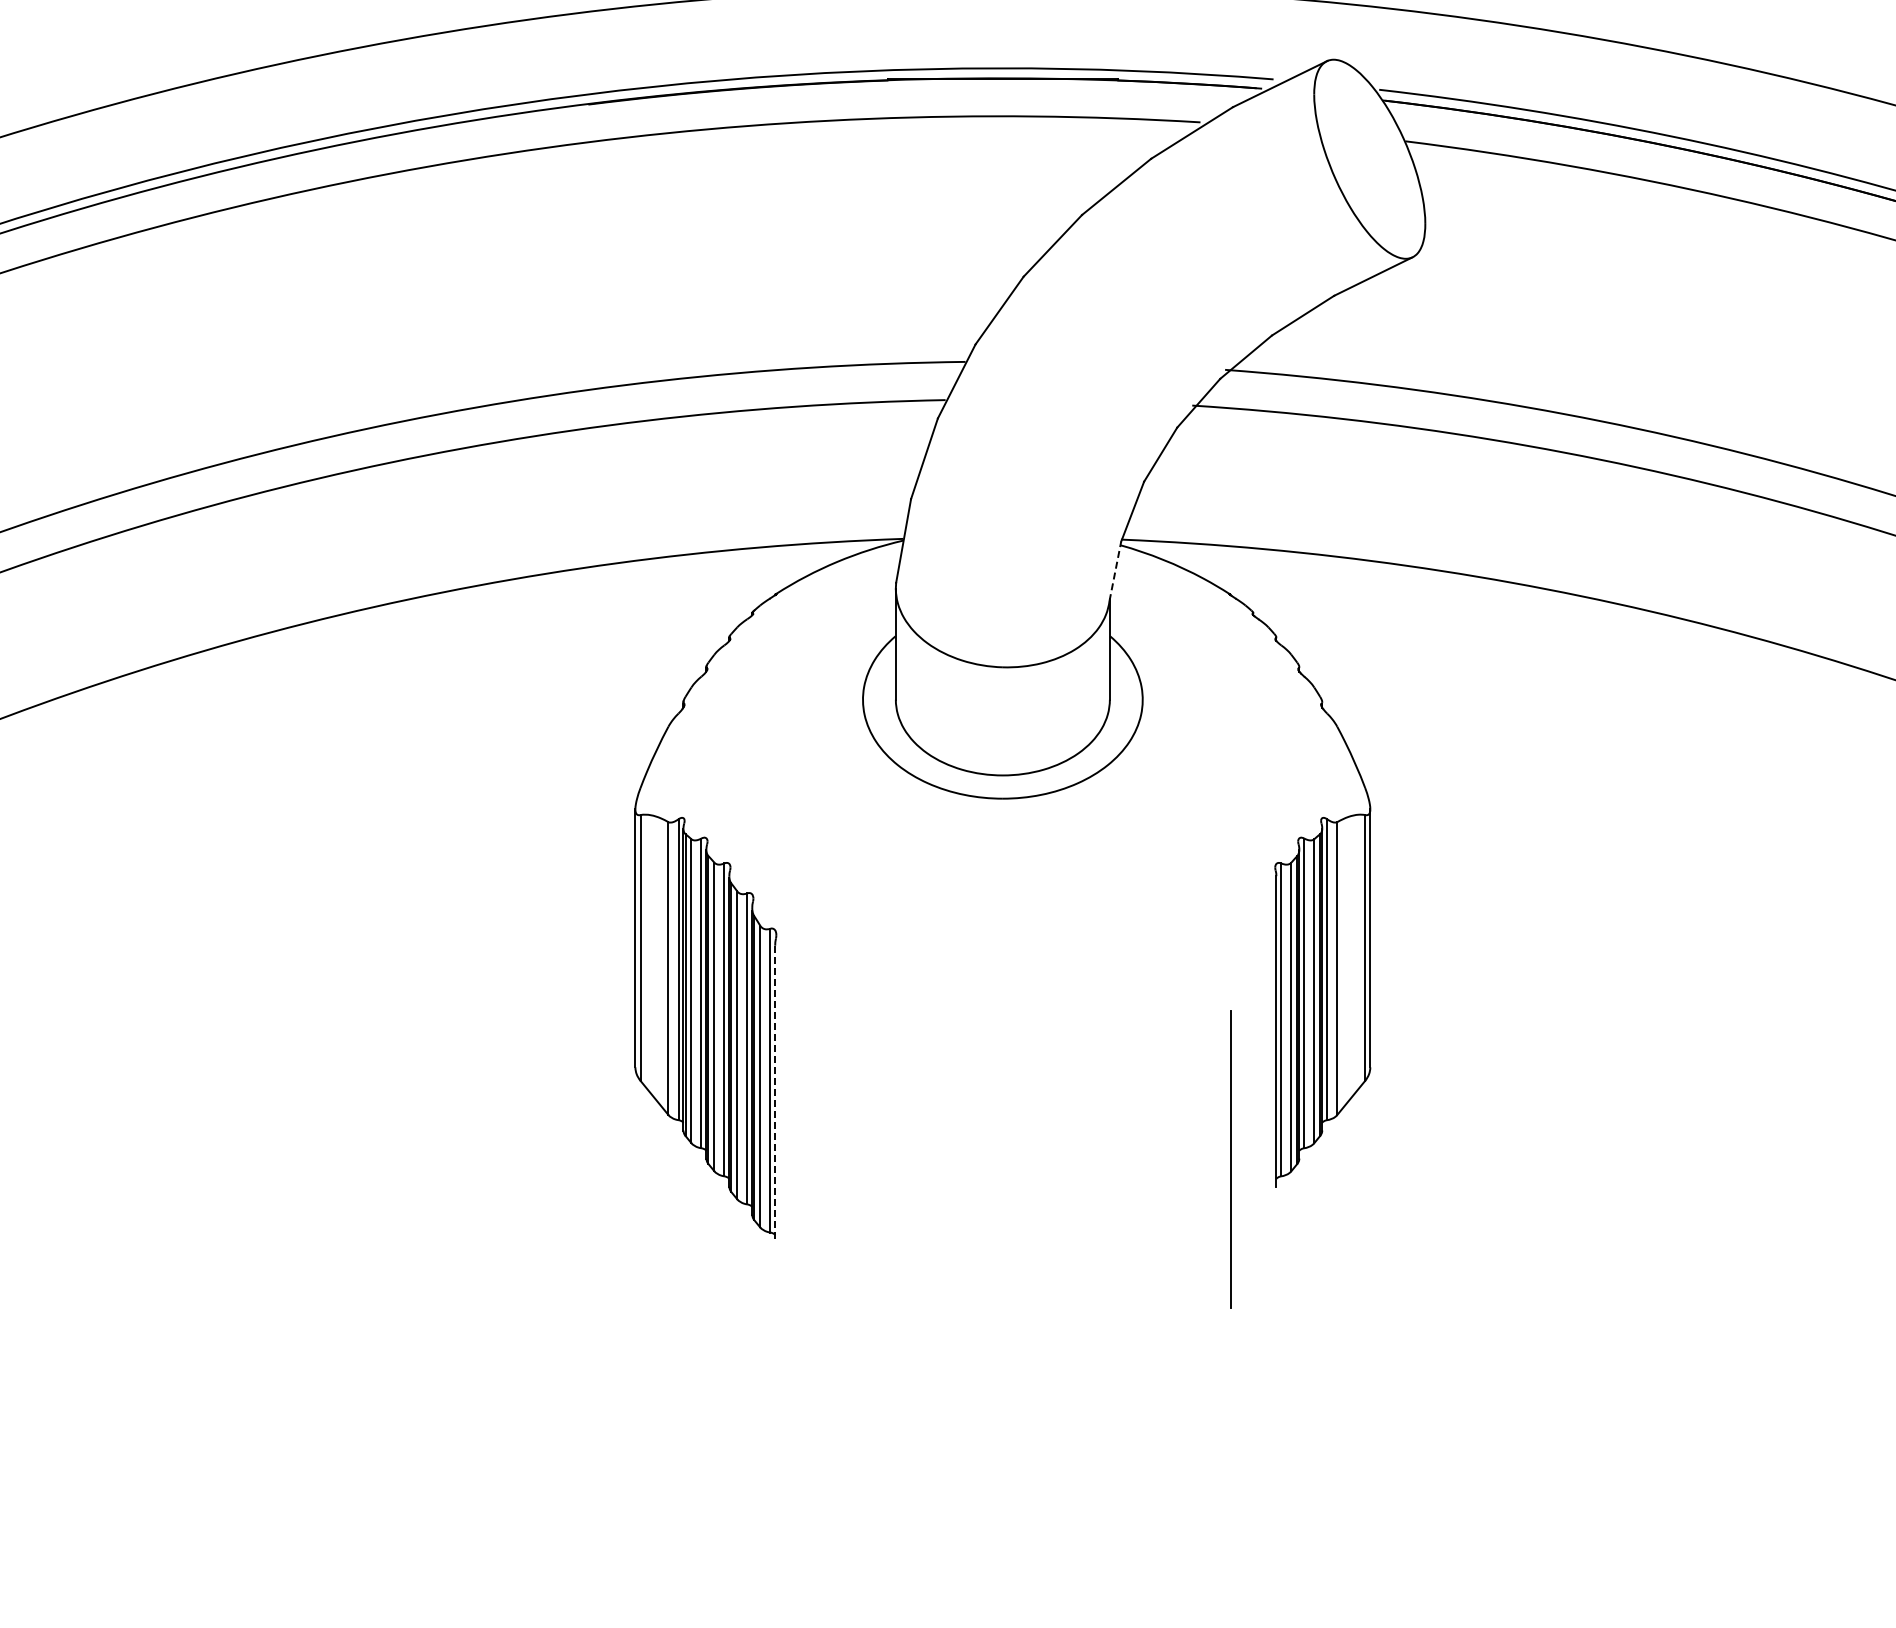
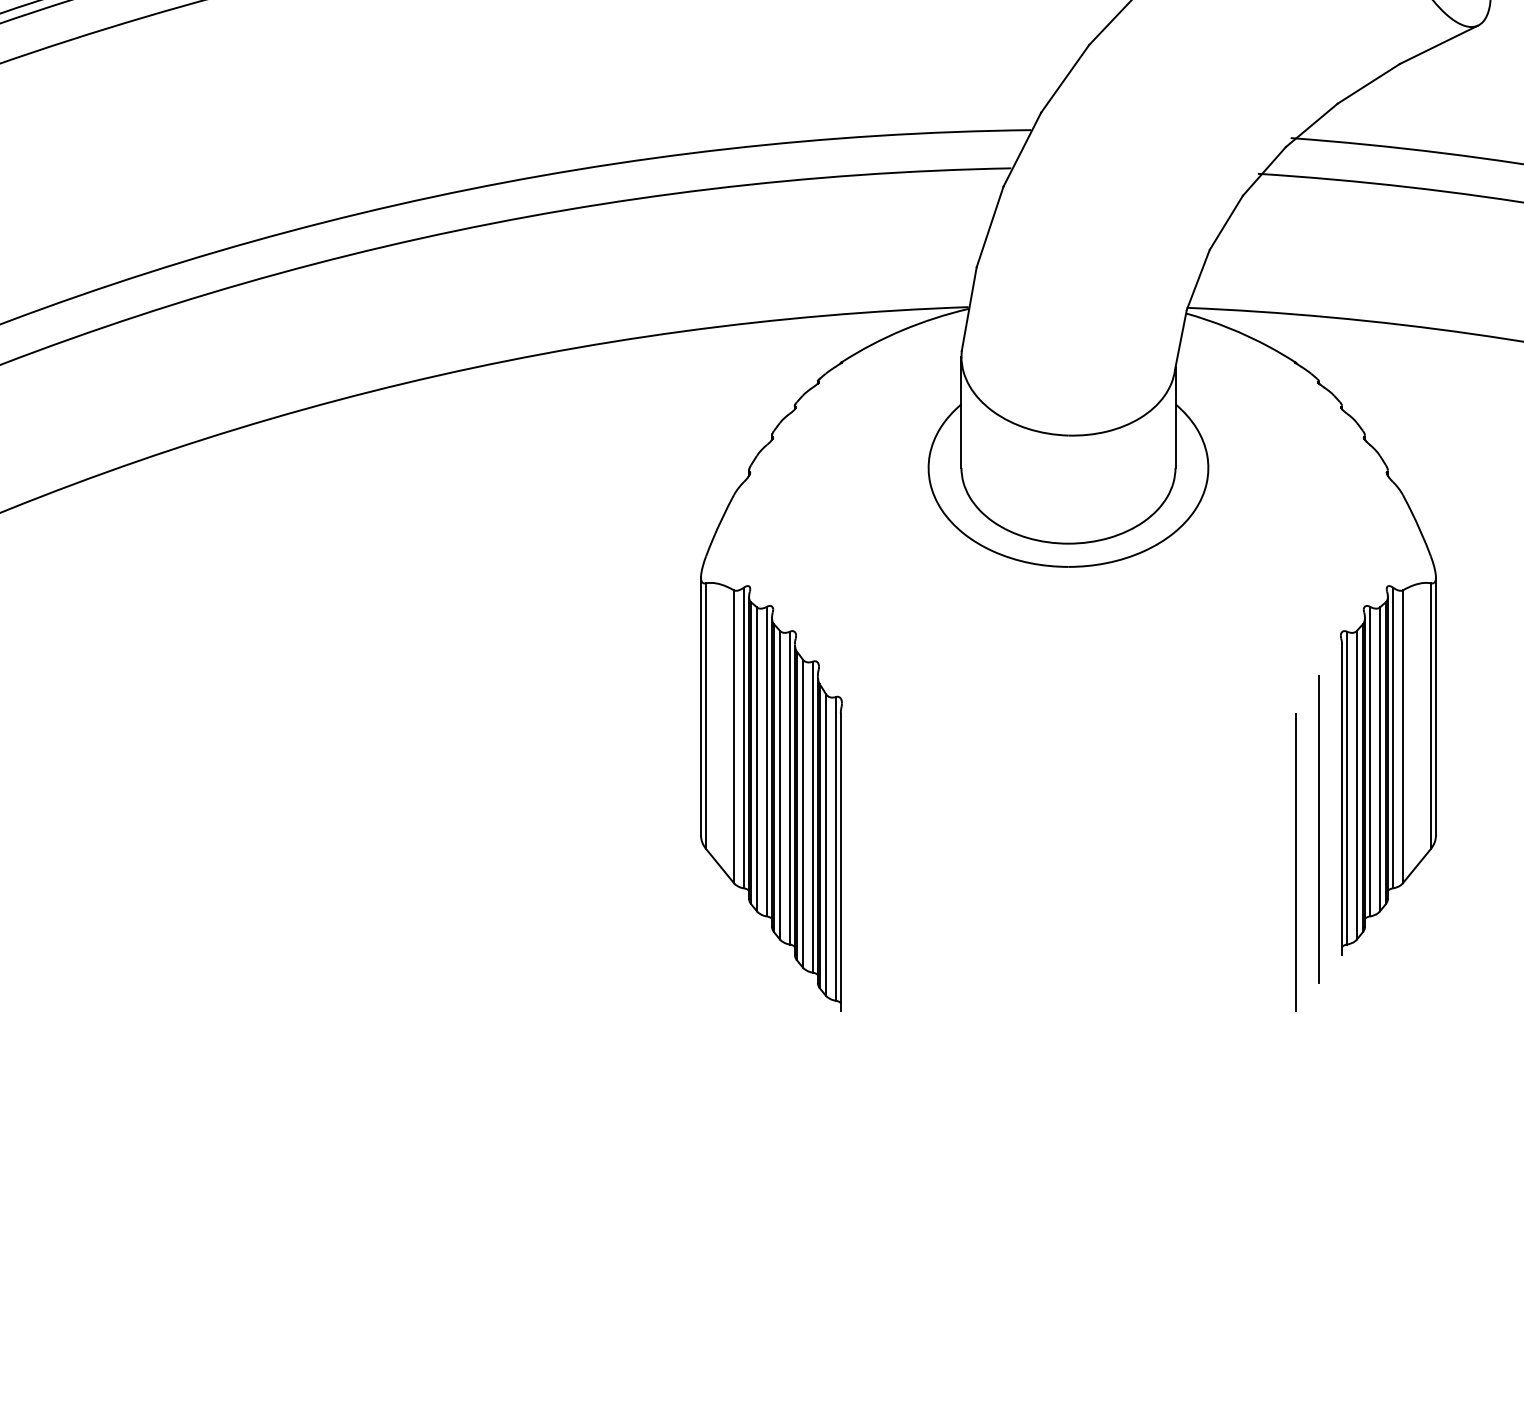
line: (1115, 570) -> (1181, 338), dashed -> solid
line: (1253, 1060) -> (1319, 828), added
line: (775, 1094) -> (841, 862), dashed -> solid
line: (1230, 1159) -> (1296, 862), moved

